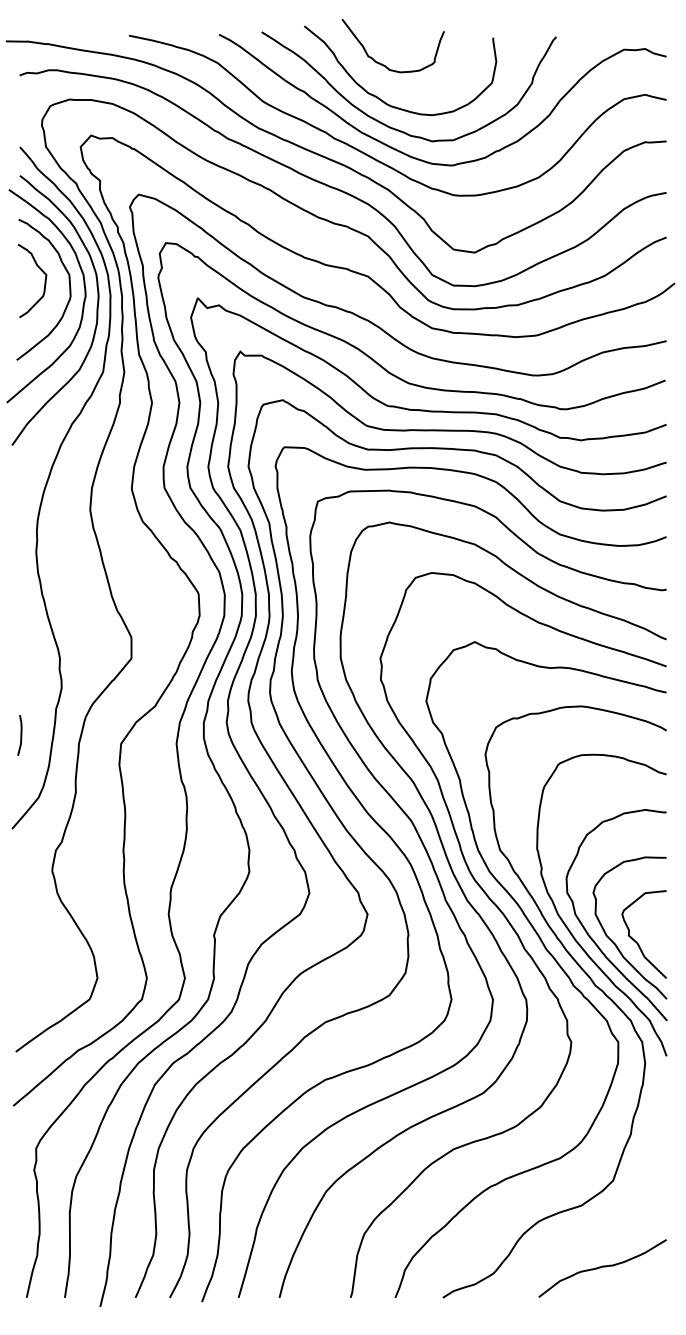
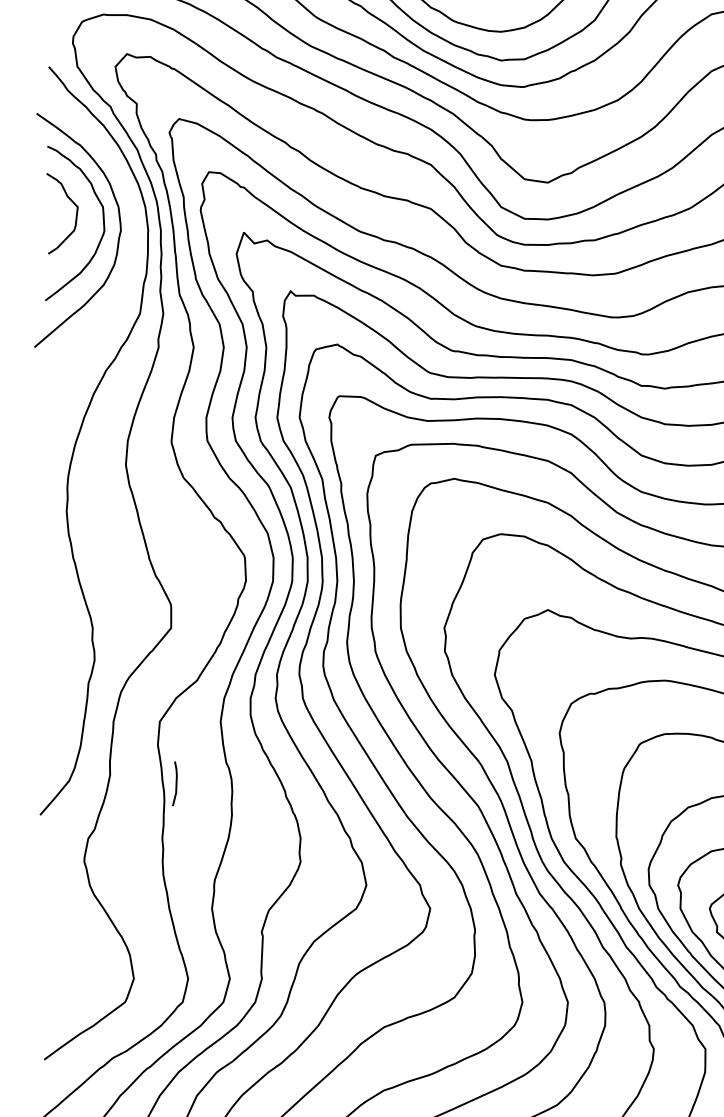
curve: (96, 310) -> (132, 246), removed
line: (20, 735) -> (175, 783), moved

